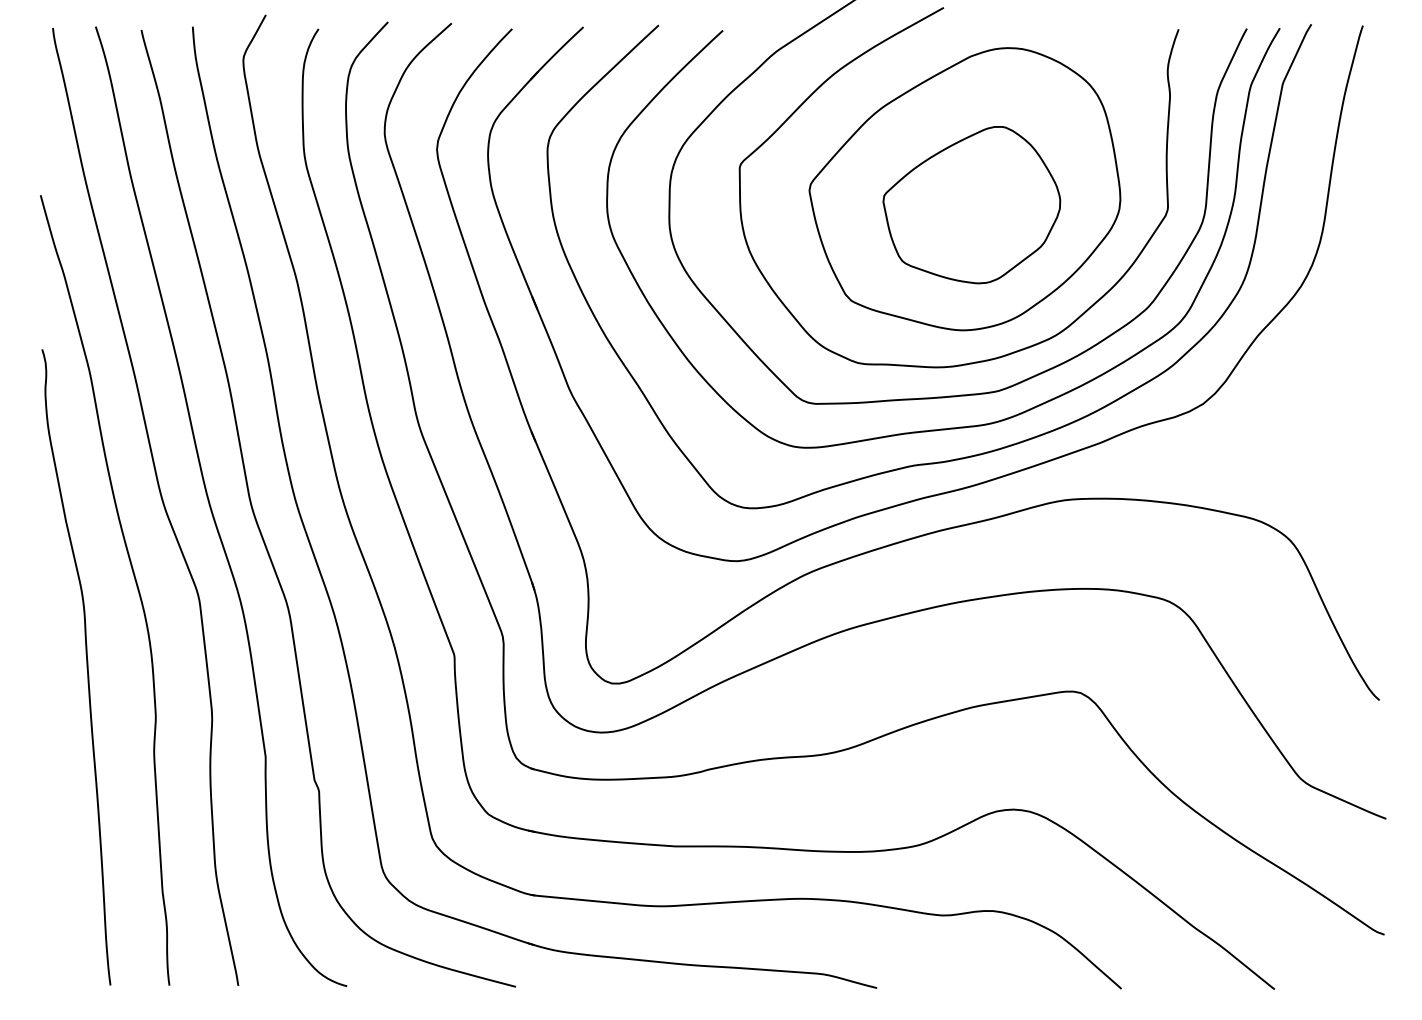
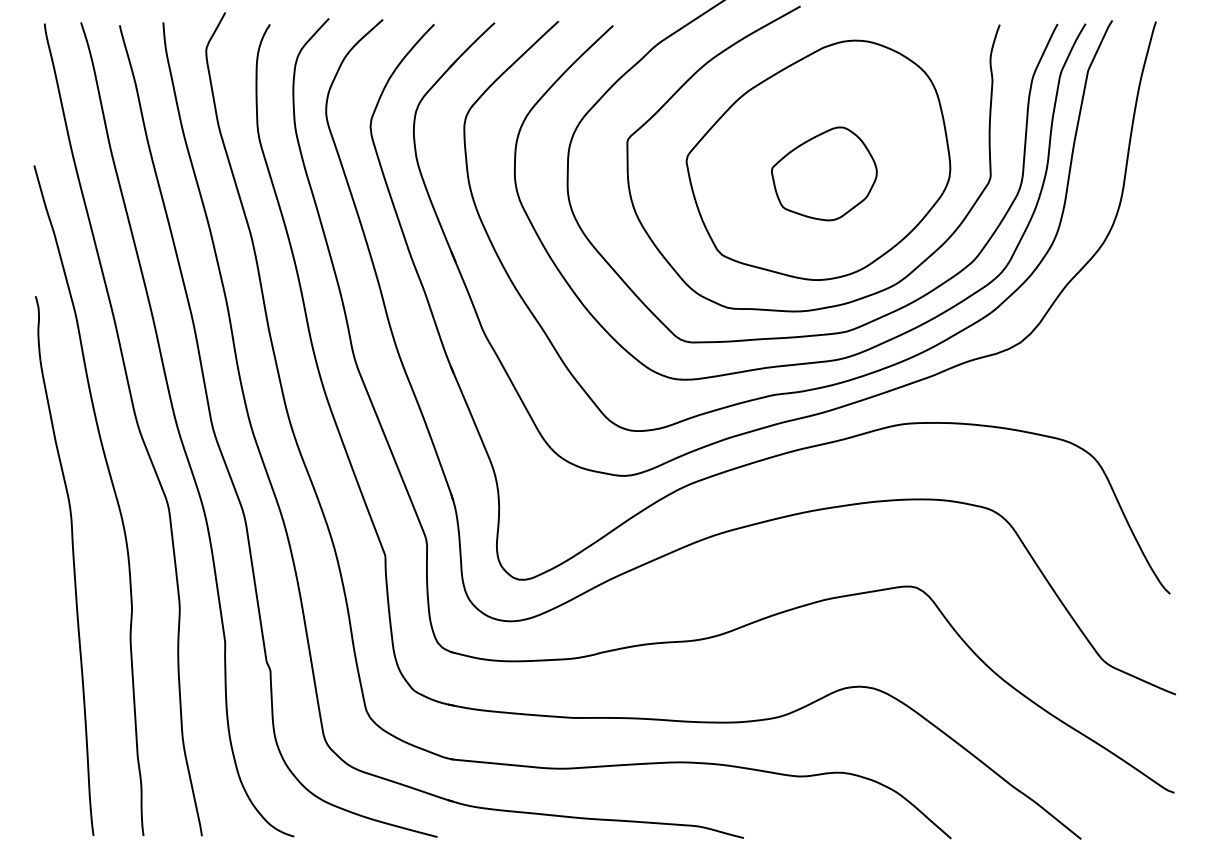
part: (971, 205) -> (824, 174), size x0.7

